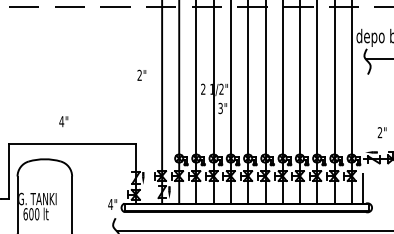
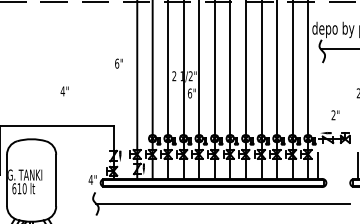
text: (140, 75) -> (117, 63), 2" -> 6"
text: (221, 108) -> (190, 93), 3" -> 6"
text: (63, 121) -> (64, 91), moved
text: (31, 213) -> (19, 188), 600 -> 610

